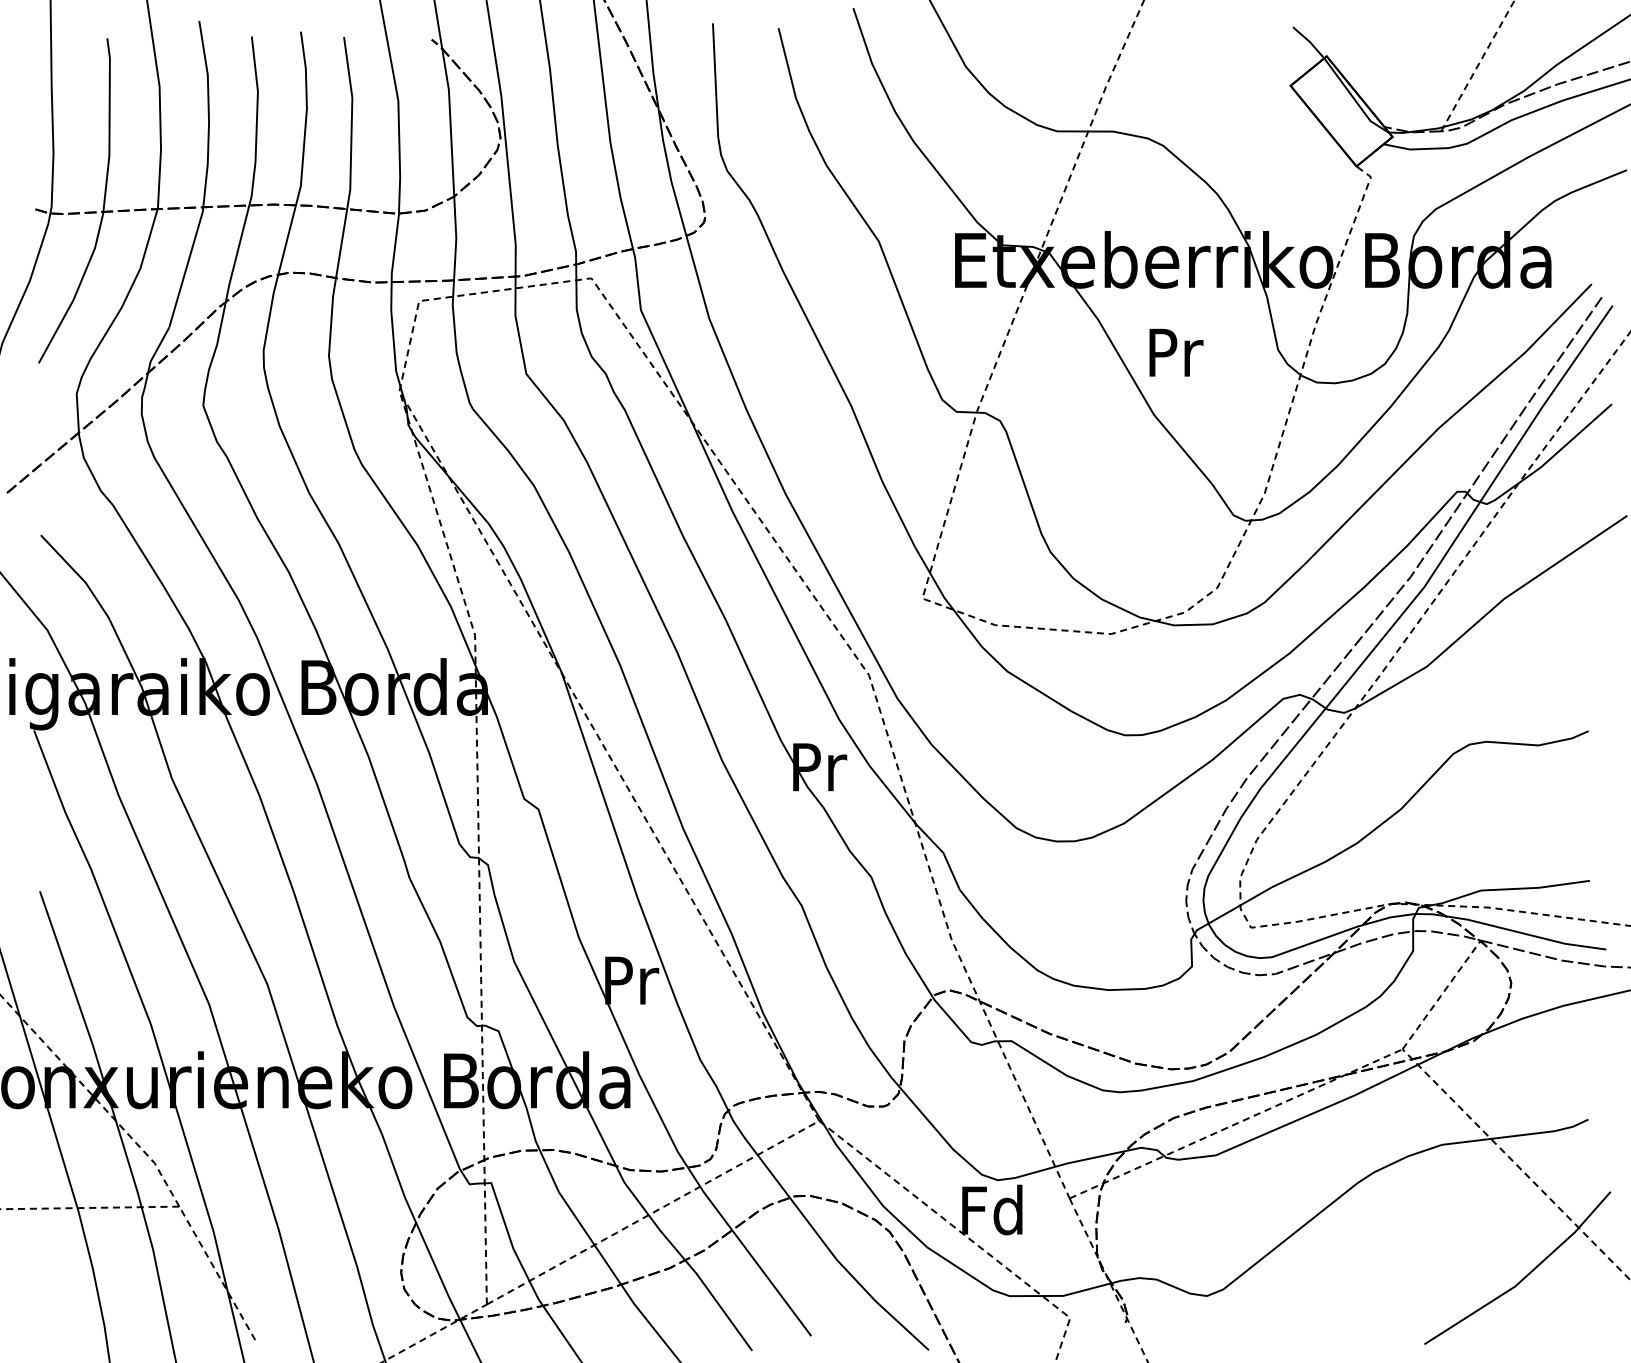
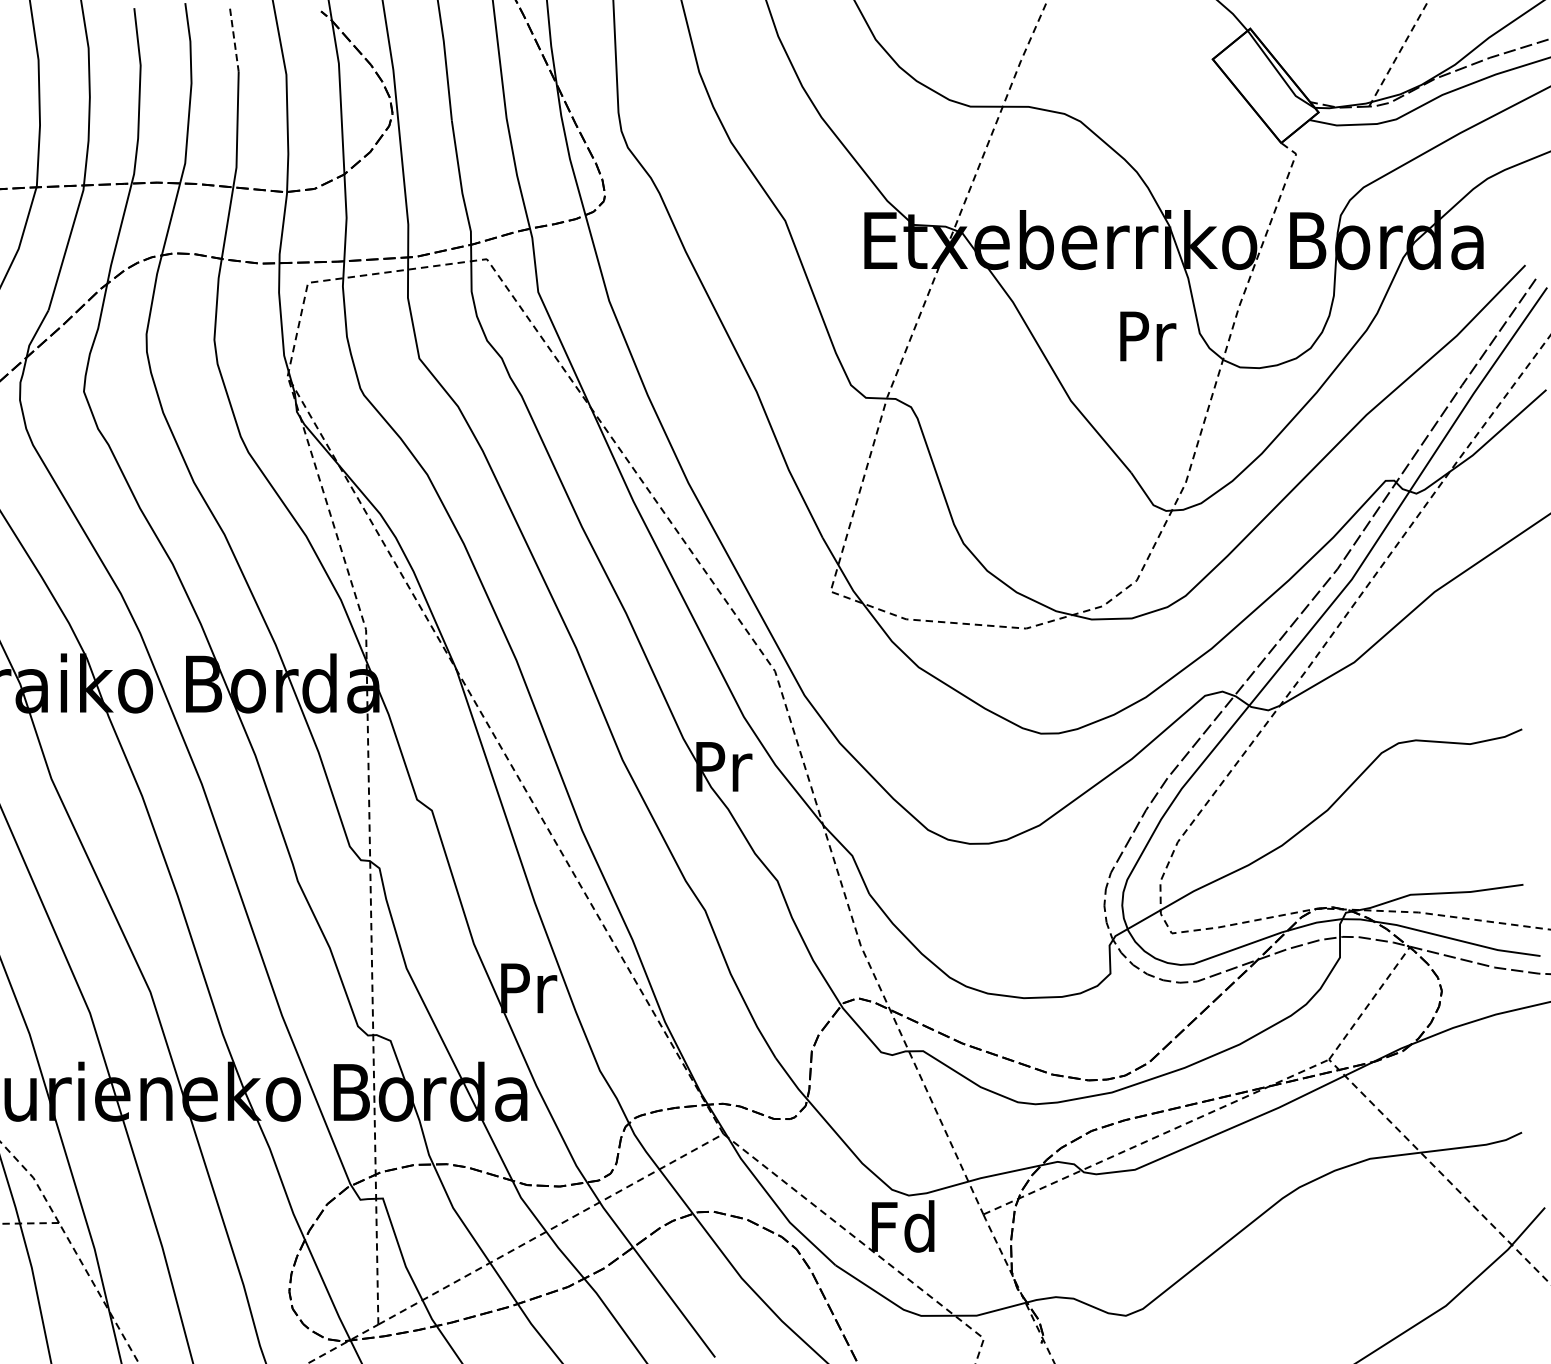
line: (348, 67) -> (234, 40), solid -> dashed
text: (1176, 352) -> (1148, 336), moved

